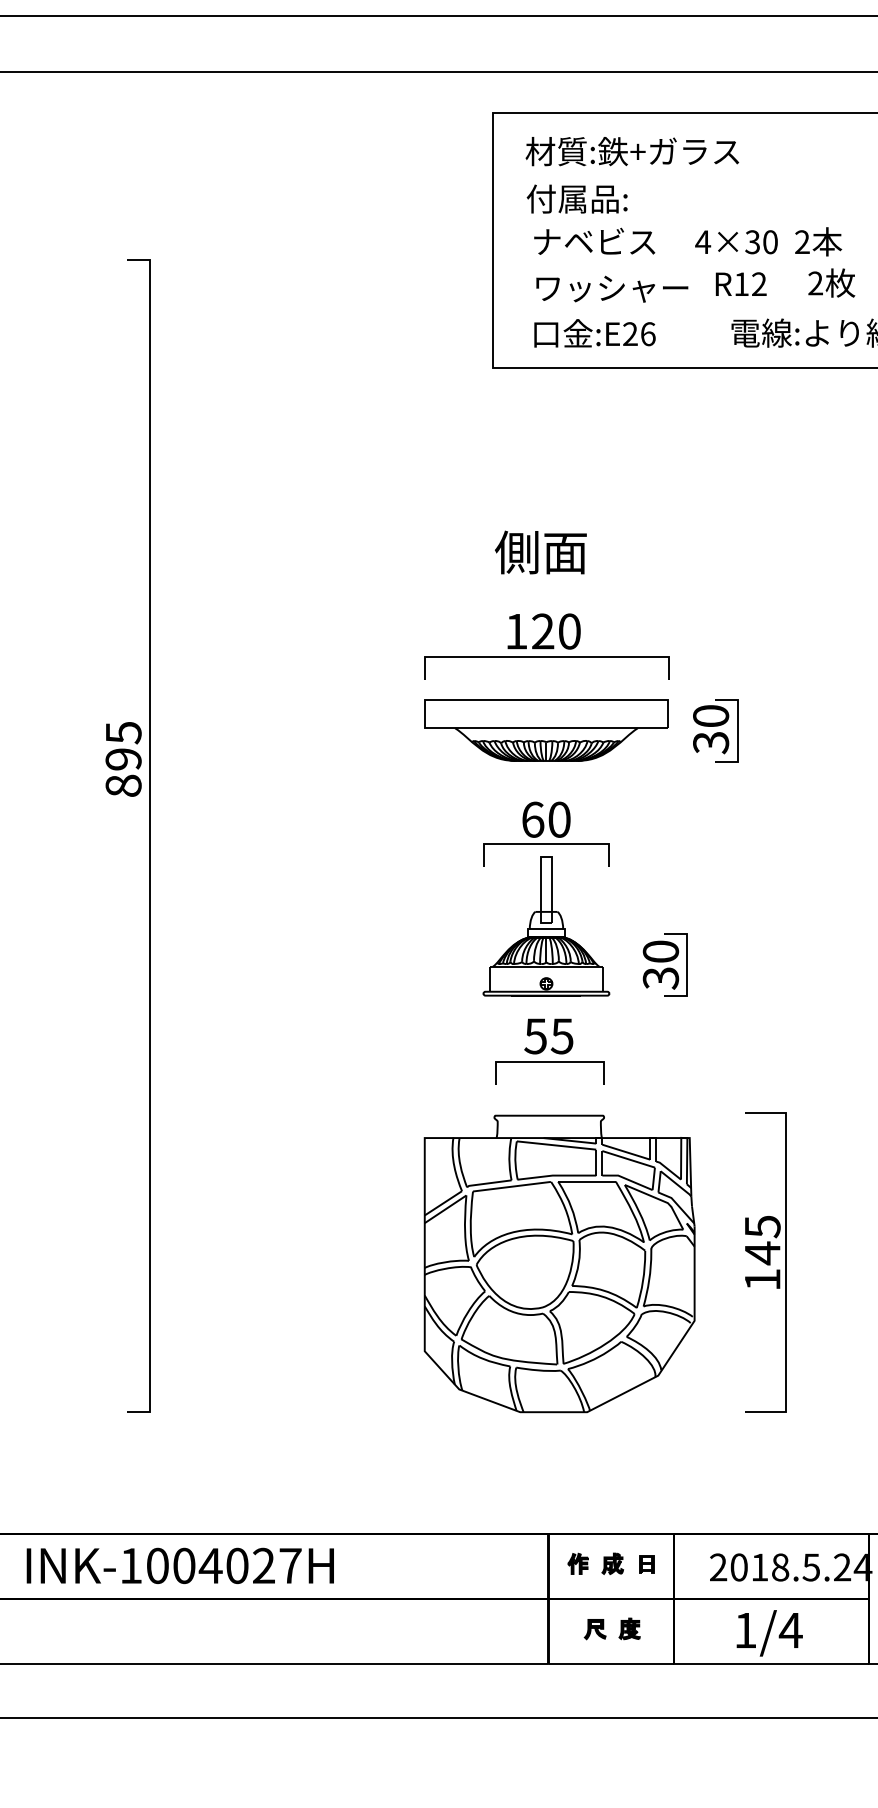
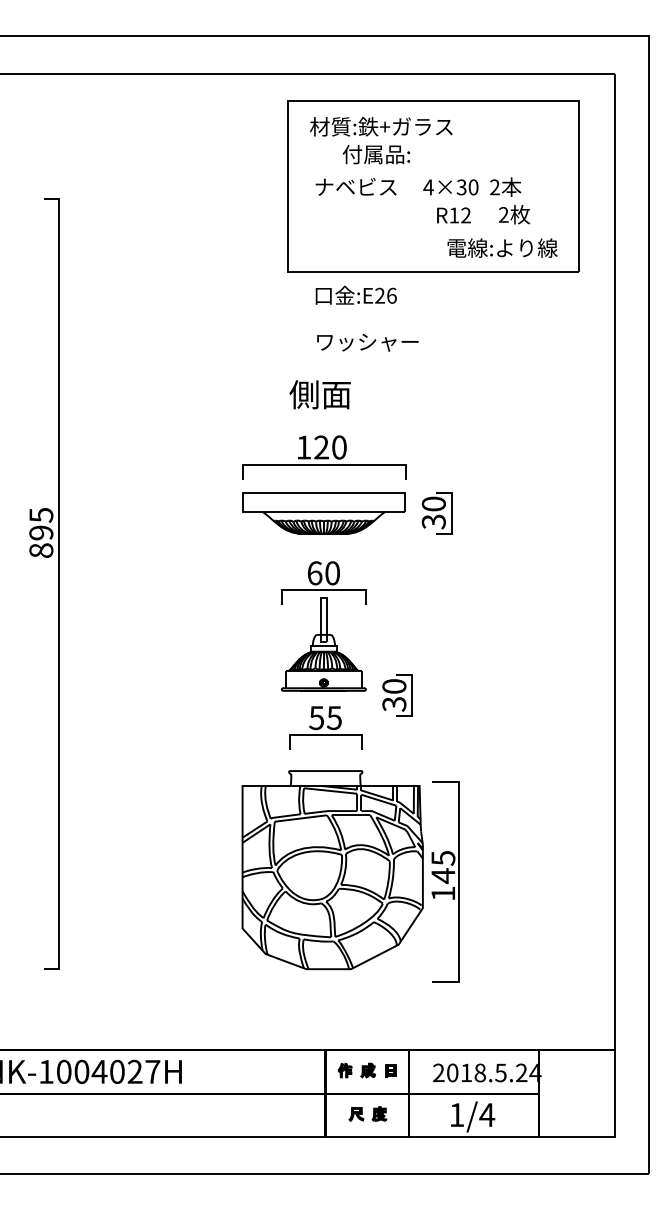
text: (575, 198) -> (375, 154), moved
text: (611, 288) -> (367, 342), moved
text: (593, 332) -> (355, 294), moved
part: (665, 965) -> (397, 695), moved
part: (765, 1261) -> (445, 881), moved

